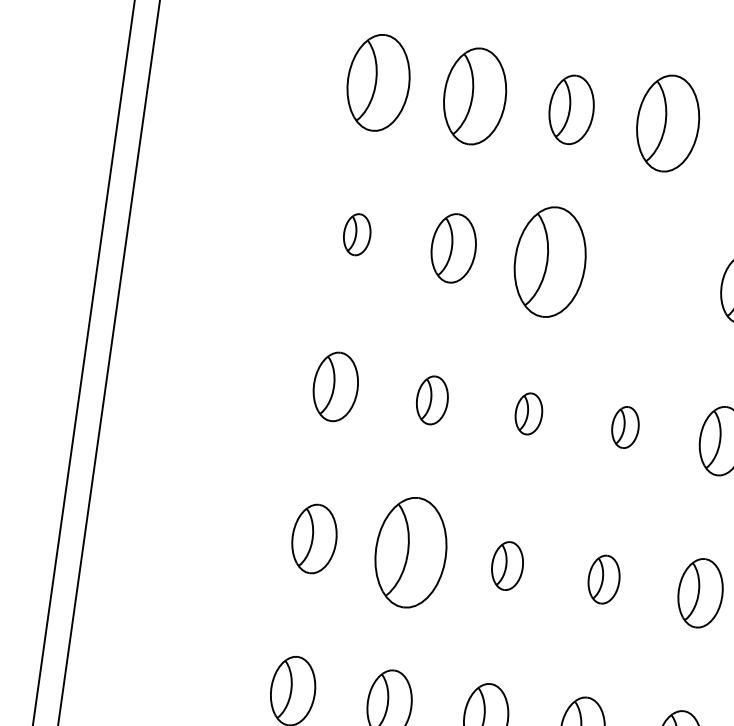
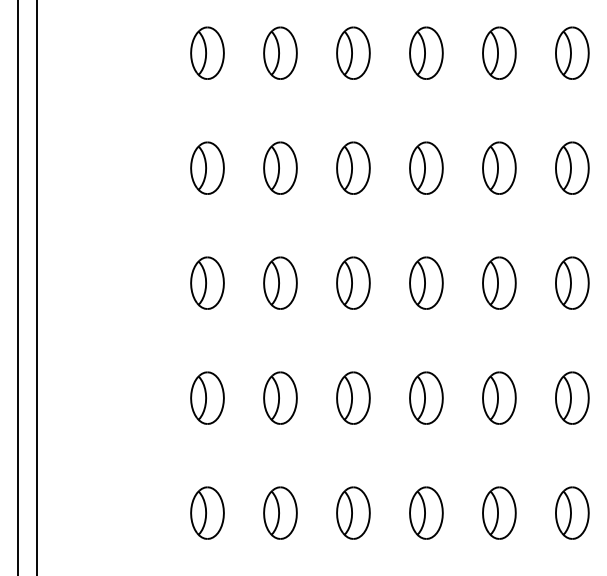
part: (378, 81) -> (207, 52), size x0.71
part: (475, 95) -> (280, 52), size x0.71
part: (668, 122) -> (426, 52), size x0.71
part: (357, 233) -> (207, 167), size x1.67
part: (550, 261) -> (353, 167), size x0.62
part: (647, 274) -> (426, 167), added
part: (432, 399) -> (280, 282), size x1.43
part: (529, 413) -> (353, 282), size x1.67
part: (625, 426) -> (426, 282), size x1.67
part: (411, 551) -> (280, 397), size x0.62
part: (507, 565) -> (353, 397), size x1.43
part: (604, 578) -> (426, 397), size x1.43

